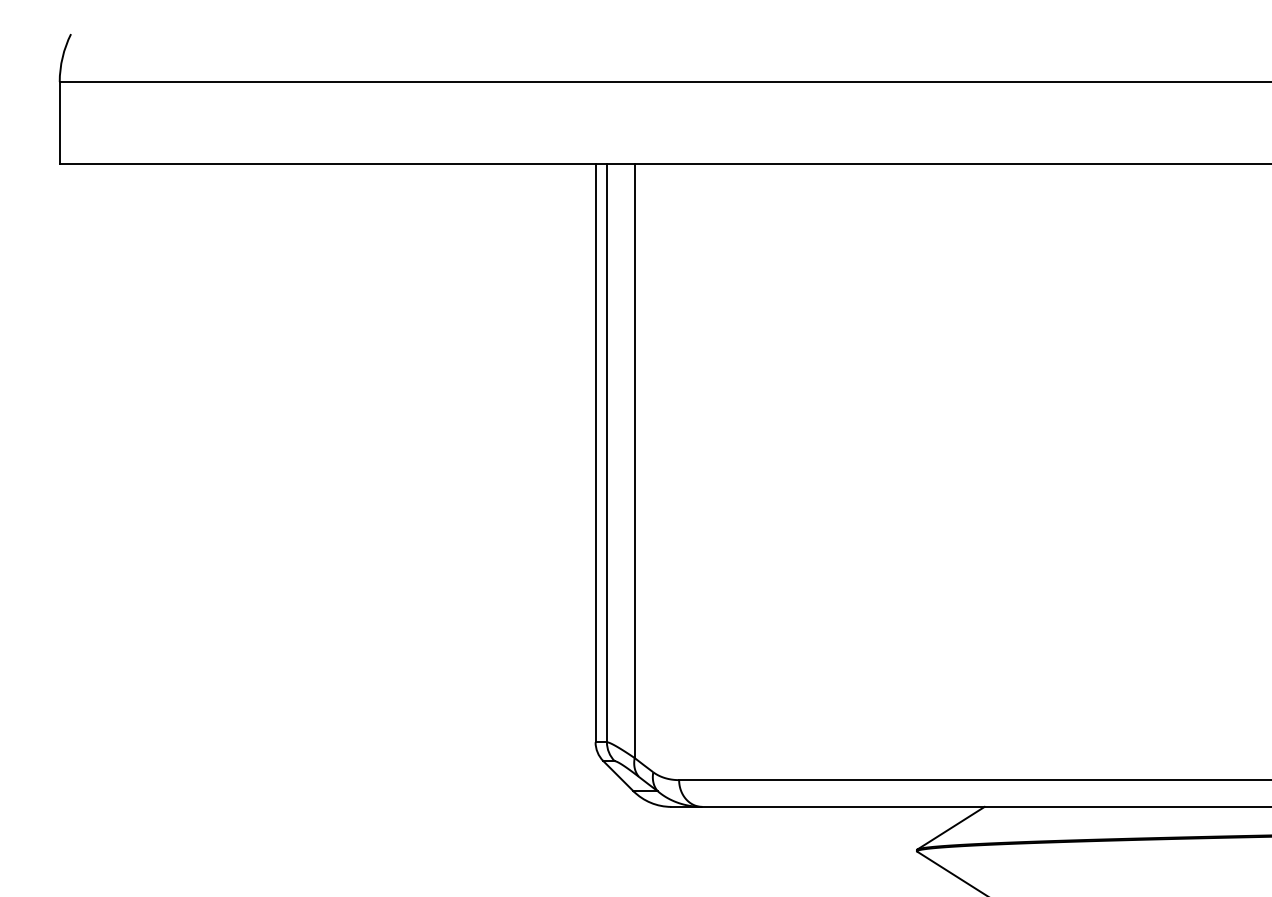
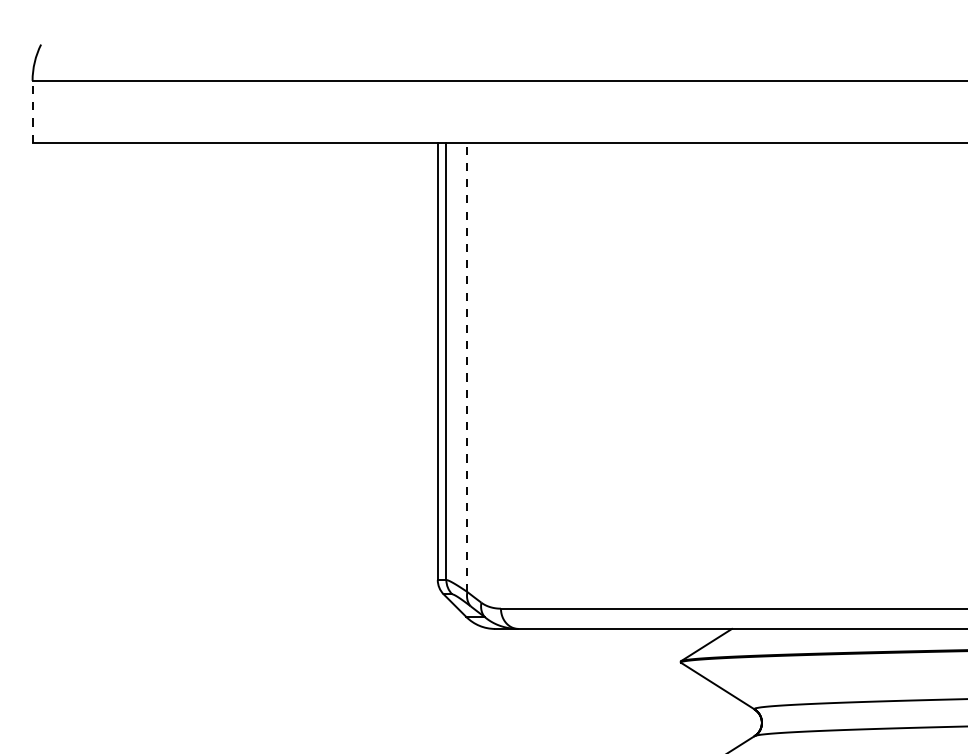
line: (59, 122) -> (32, 111), solid -> dashed
line: (634, 461) -> (467, 367), solid -> dashed

